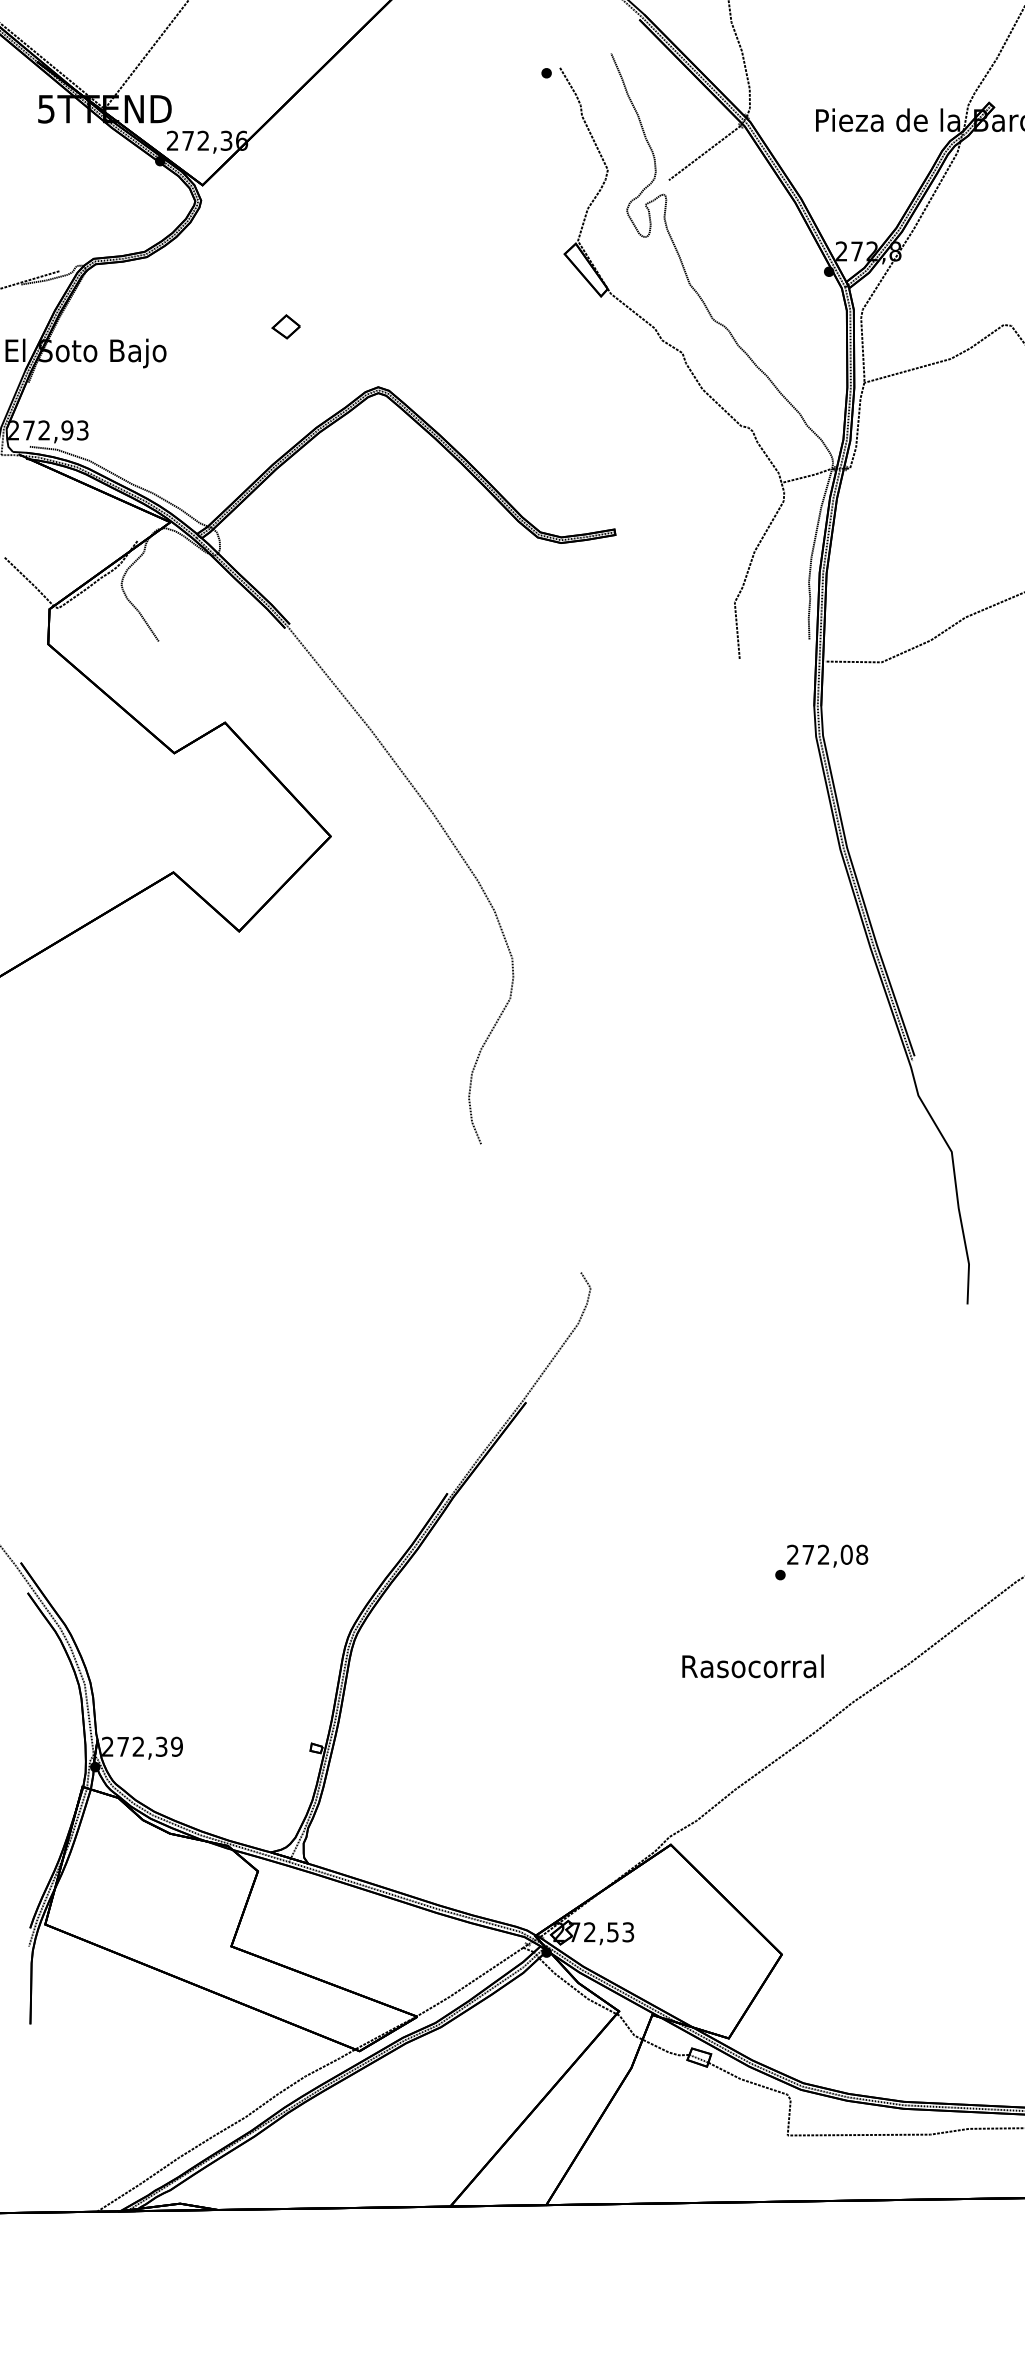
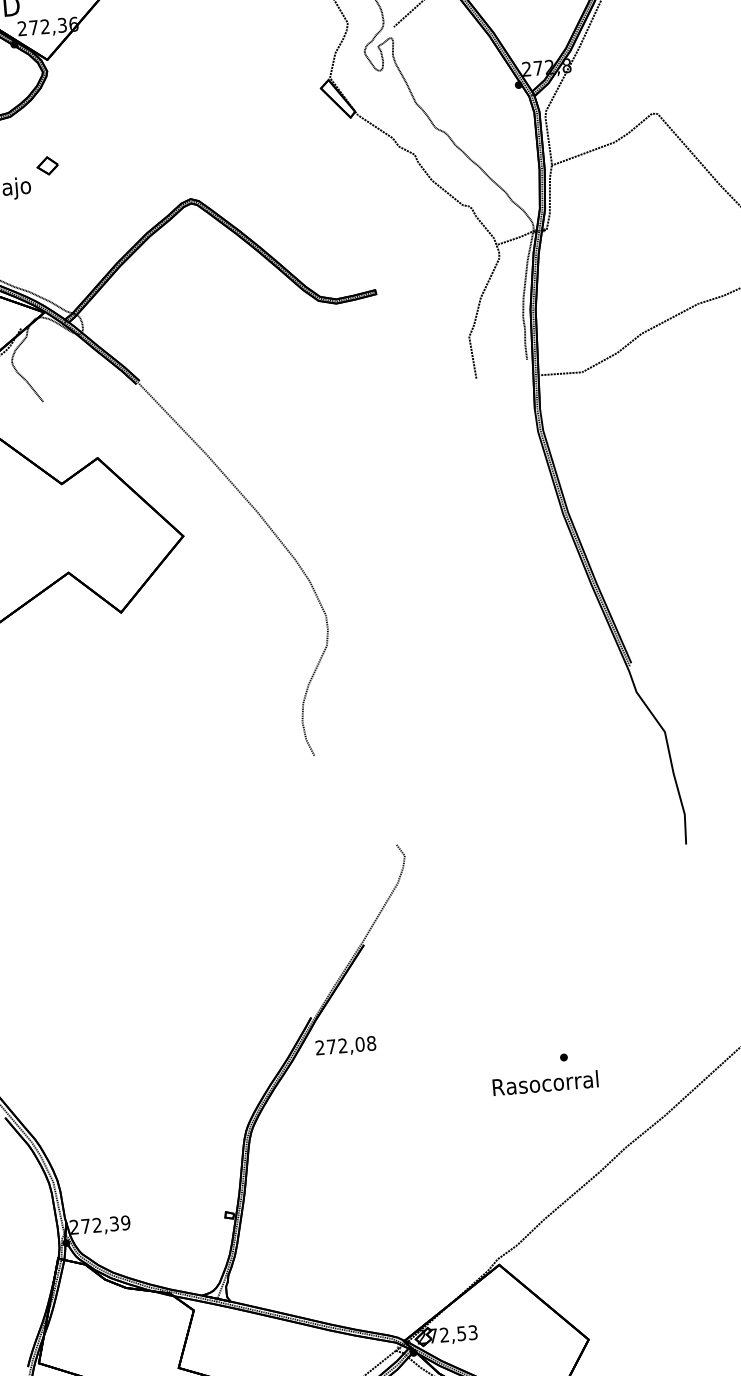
part: (285, 326) -> (47, 165), moved
text: (827, 1555) -> (345, 1046), moved
text: (752, 1666) -> (545, 1083), moved

